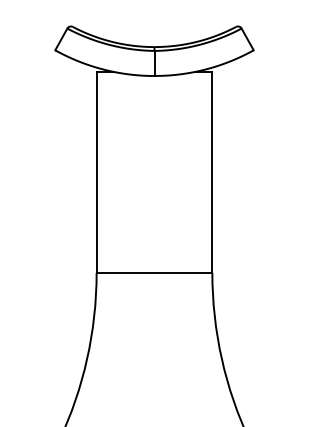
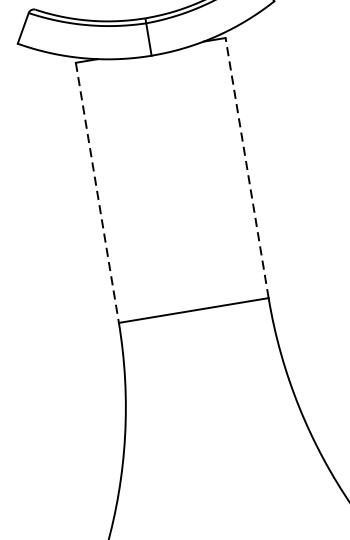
line: (96, 172) -> (97, 192), solid -> dashed
line: (212, 172) -> (247, 168), solid -> dashed

